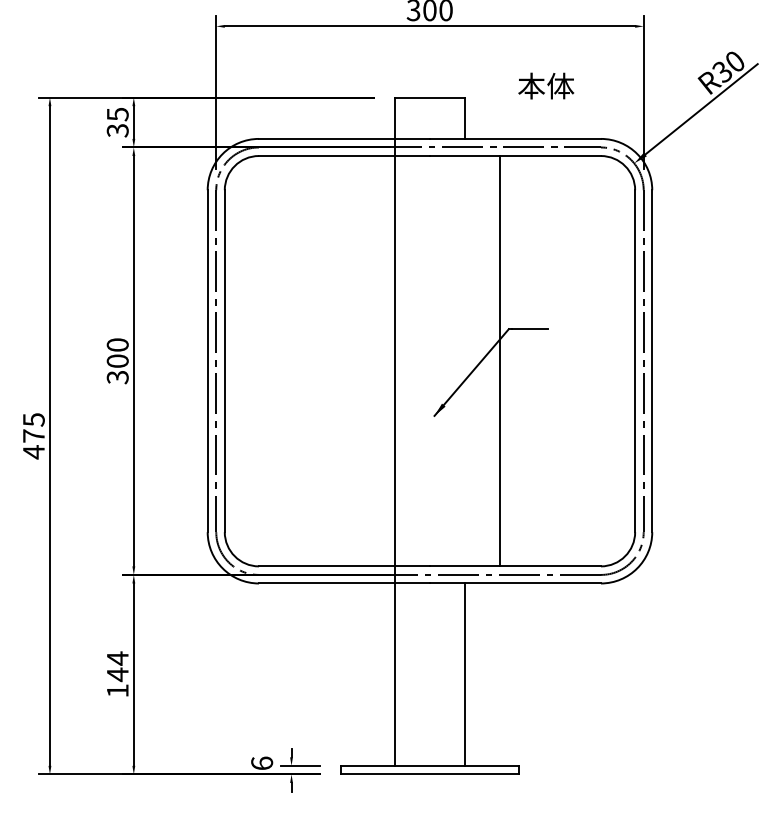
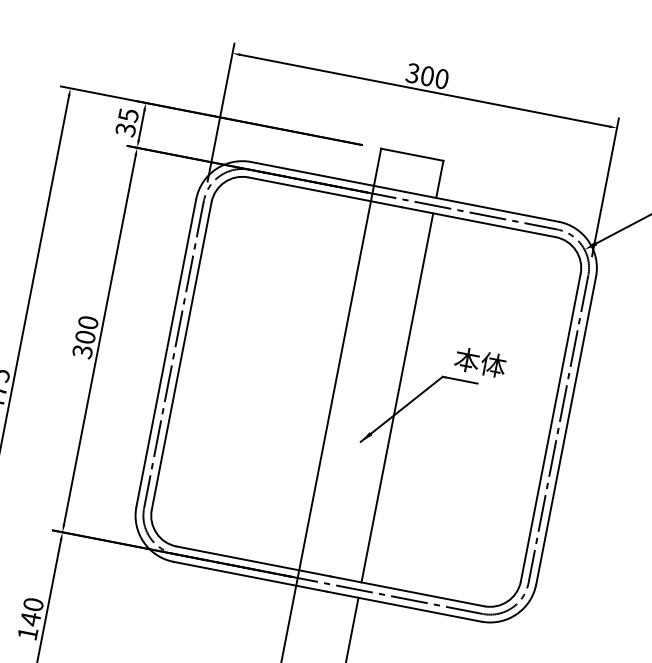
text: (546, 85) -> (480, 362), moved
line: (499, 361) -> (397, 398), moved
text: (117, 658) -> (33, 604), 144 -> 140

